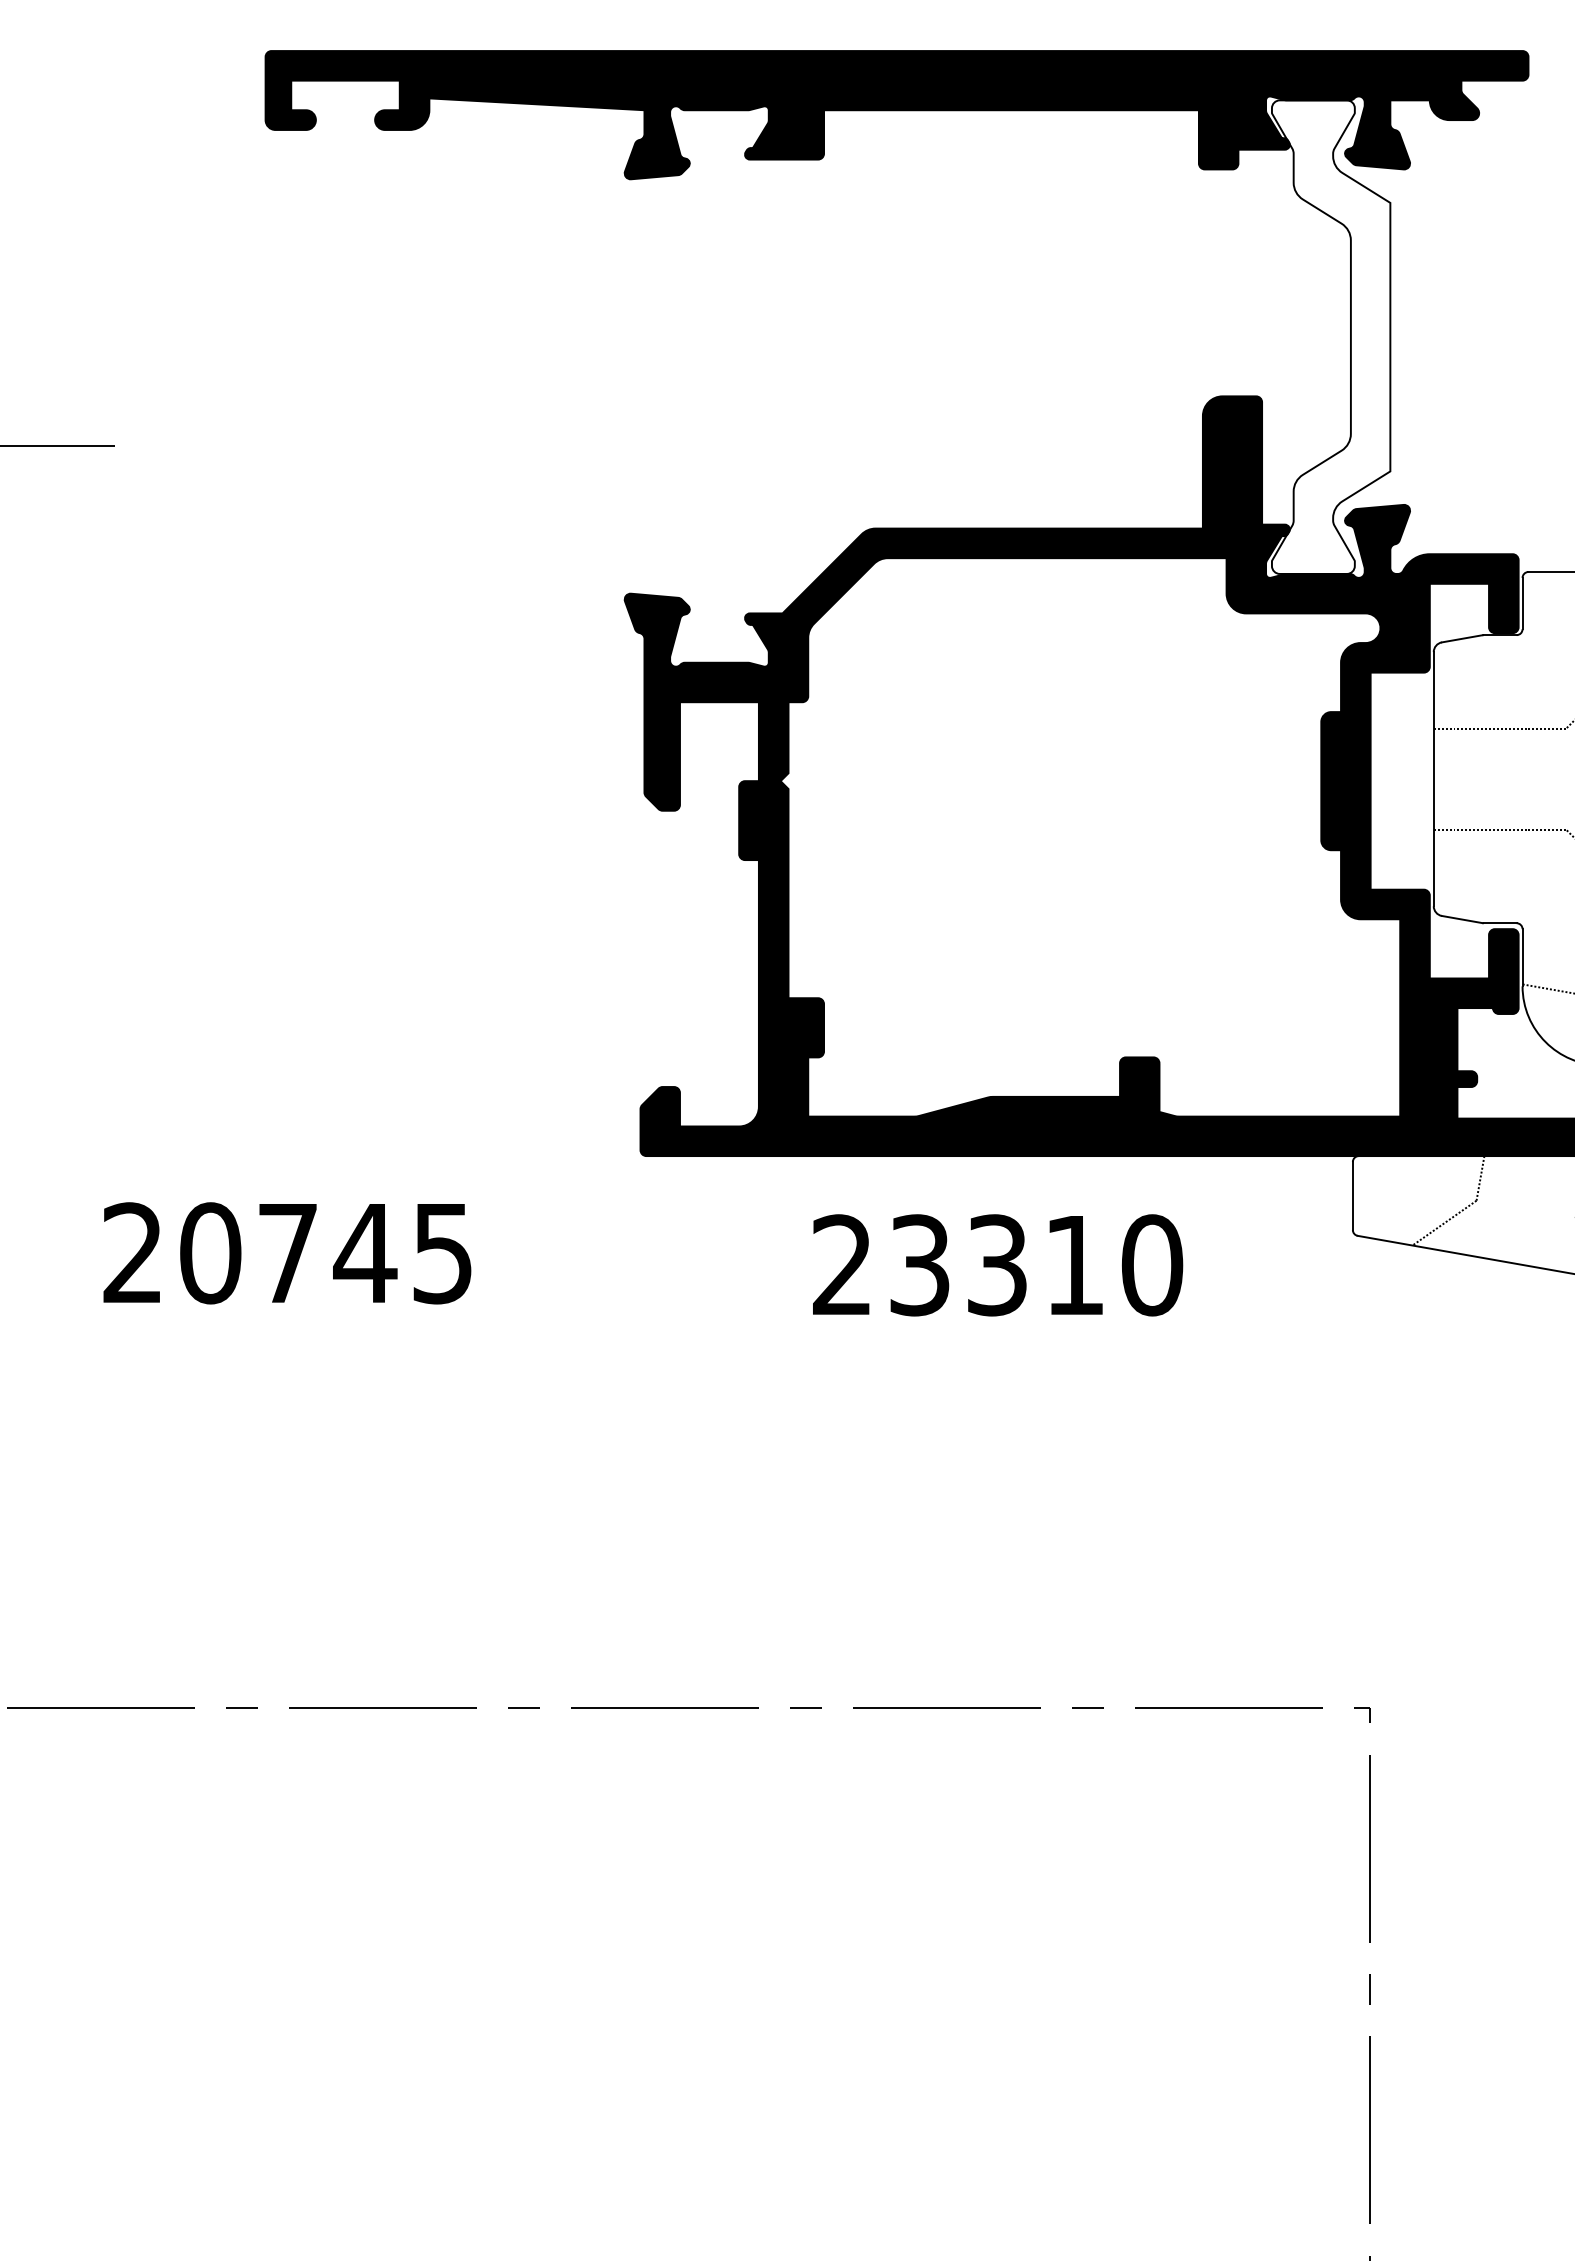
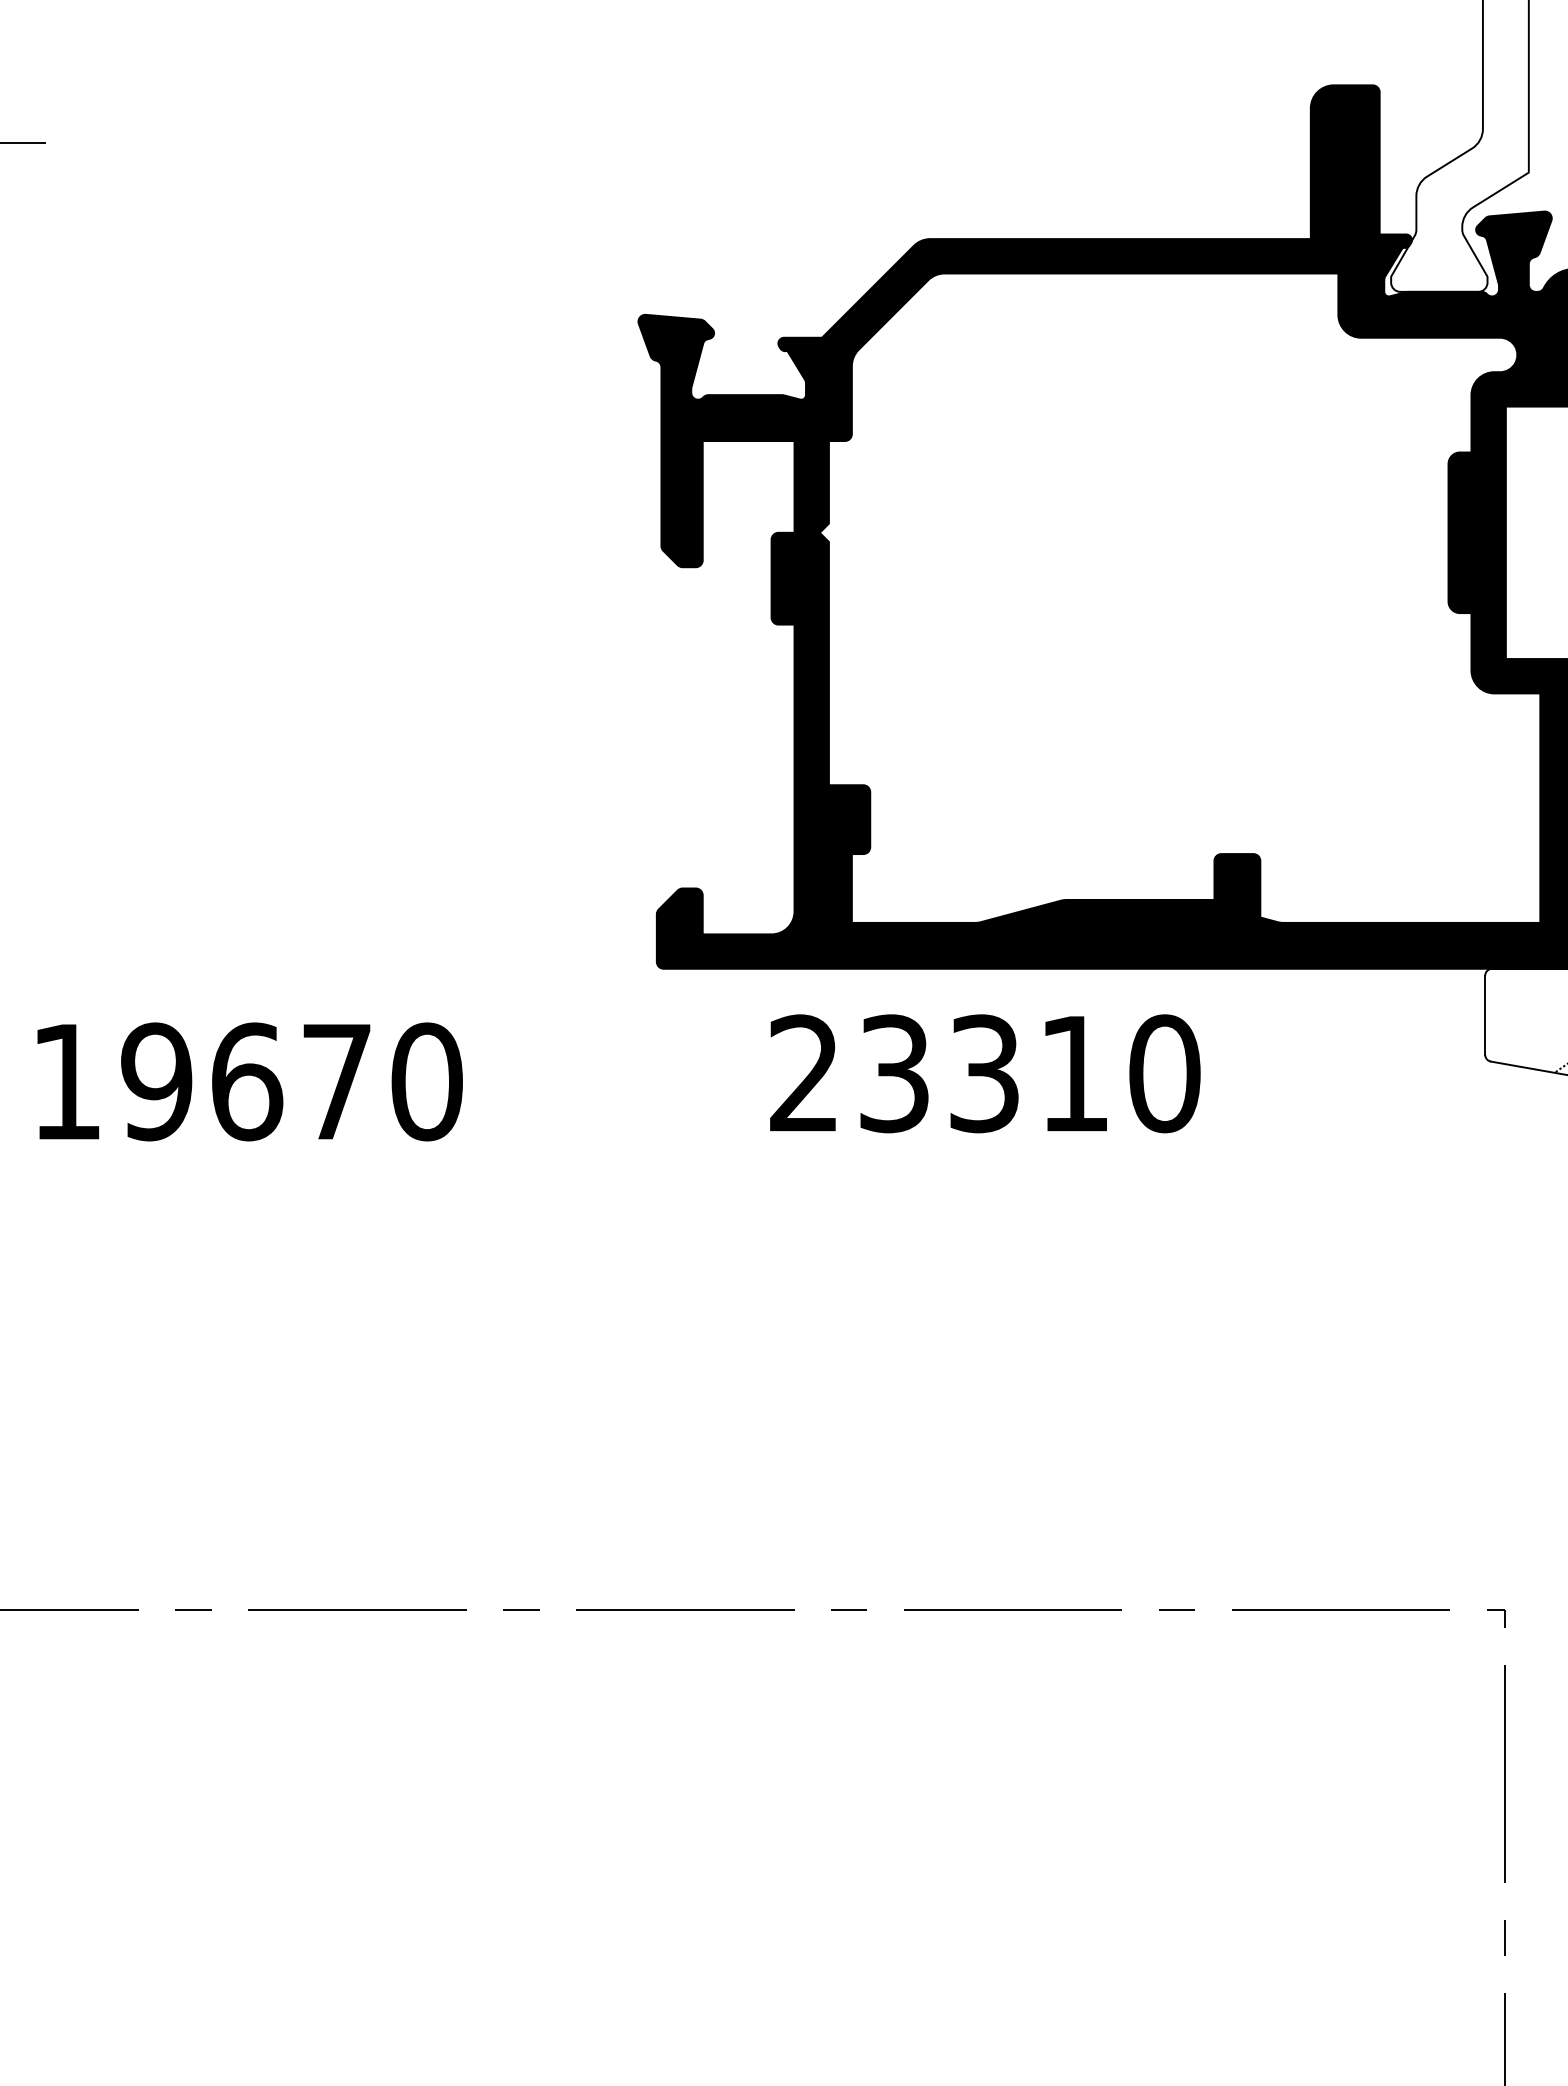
text: (288, 1253) -> (247, 1082), 20745 -> 19670
text: (998, 1265) -> (985, 1073), moved

